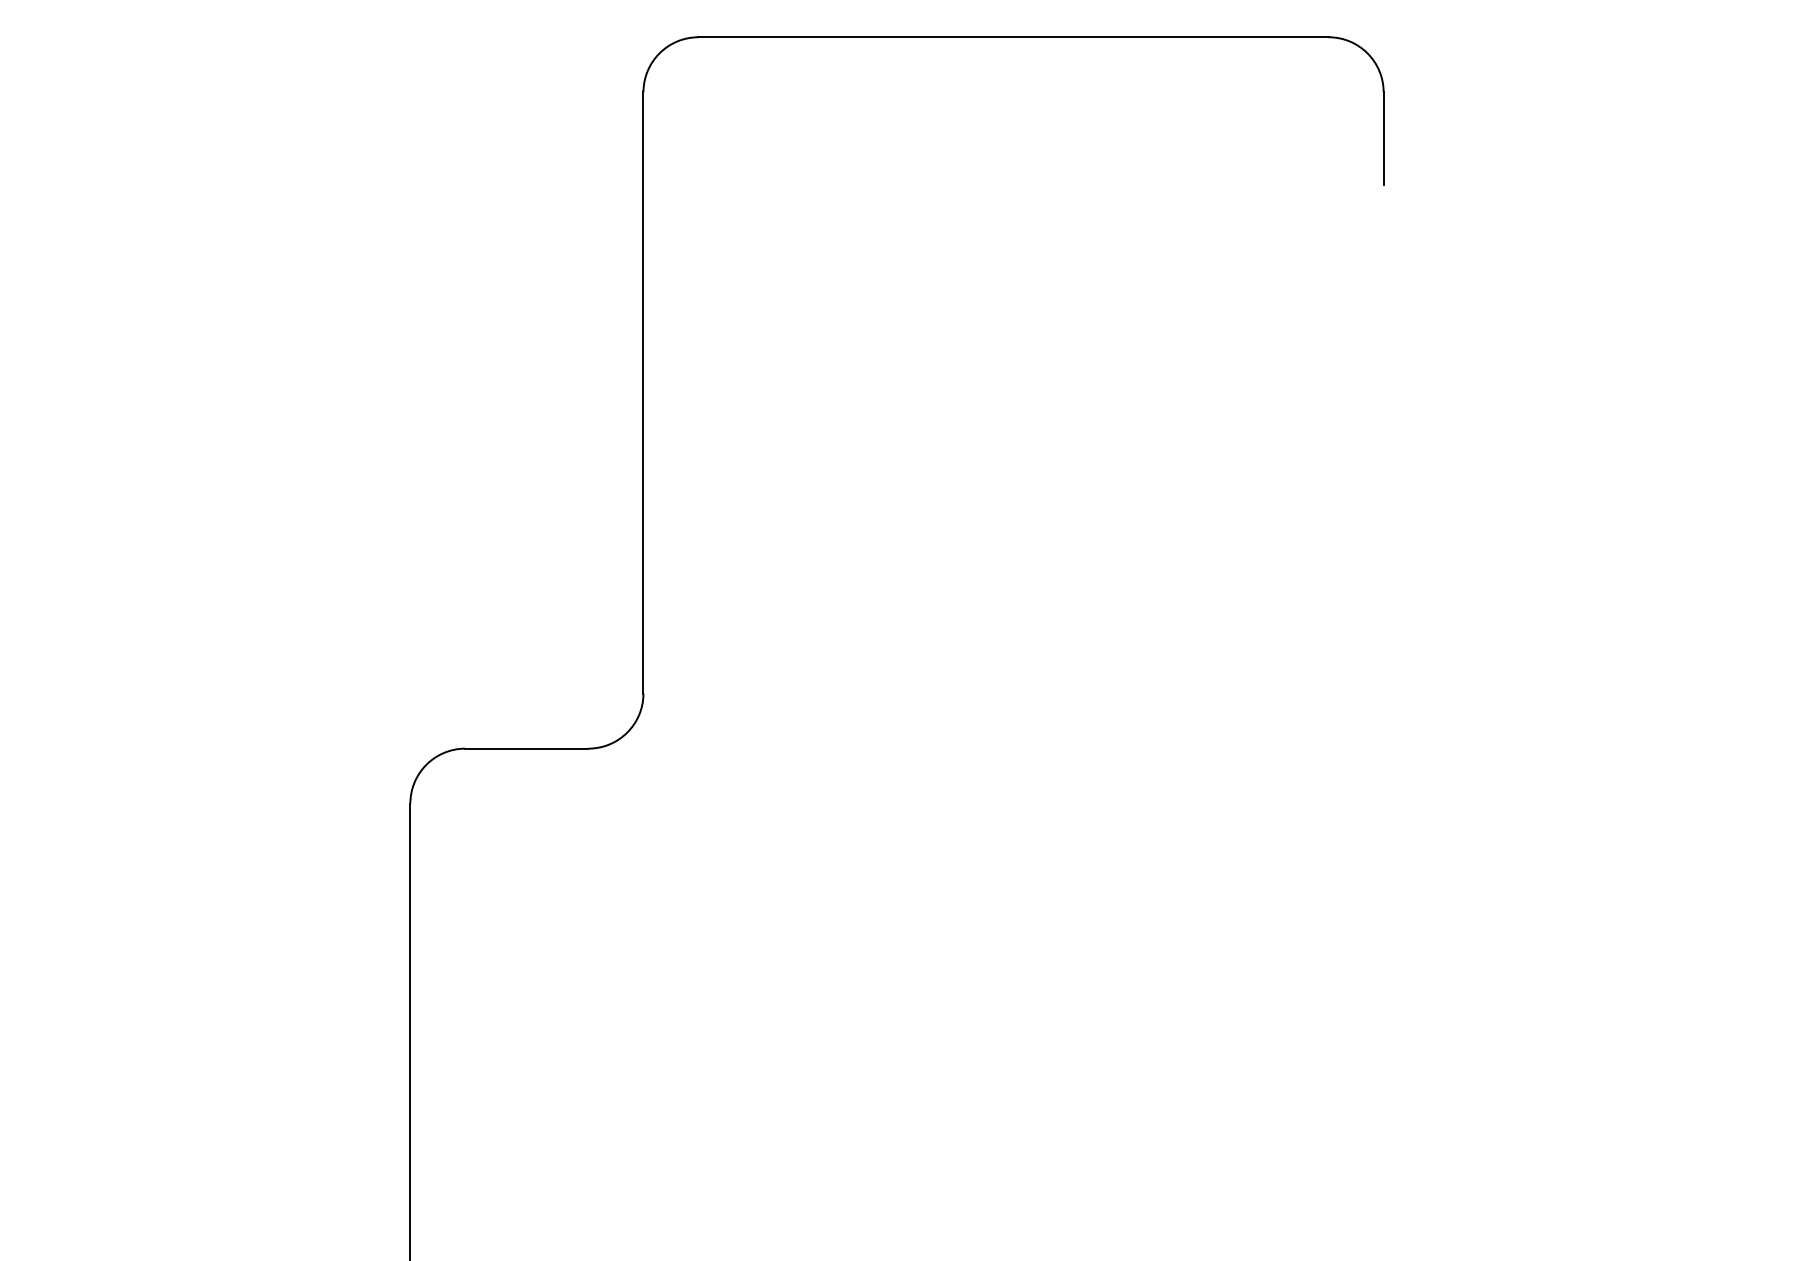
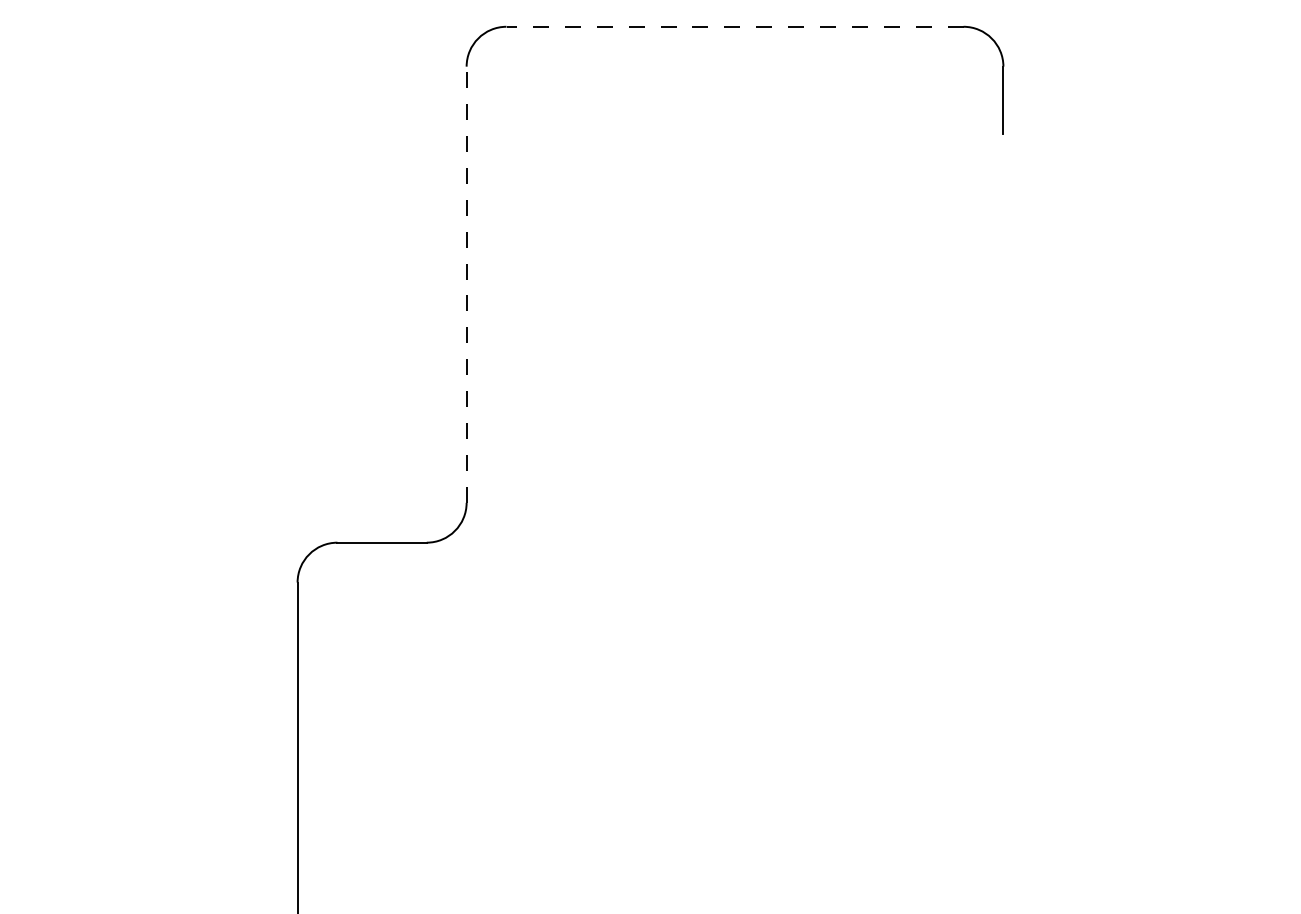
line: (1013, 37) -> (734, 26), solid -> dashed
line: (643, 392) -> (466, 284), solid -> dashed

